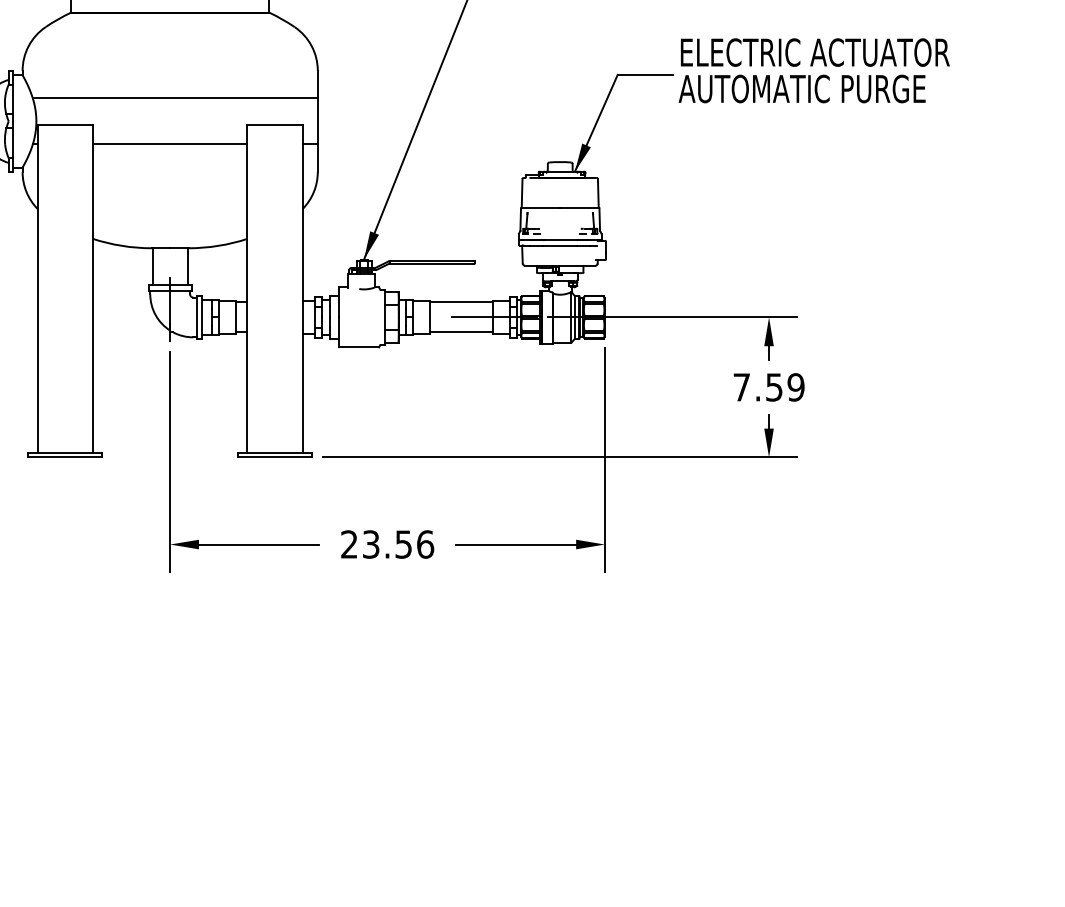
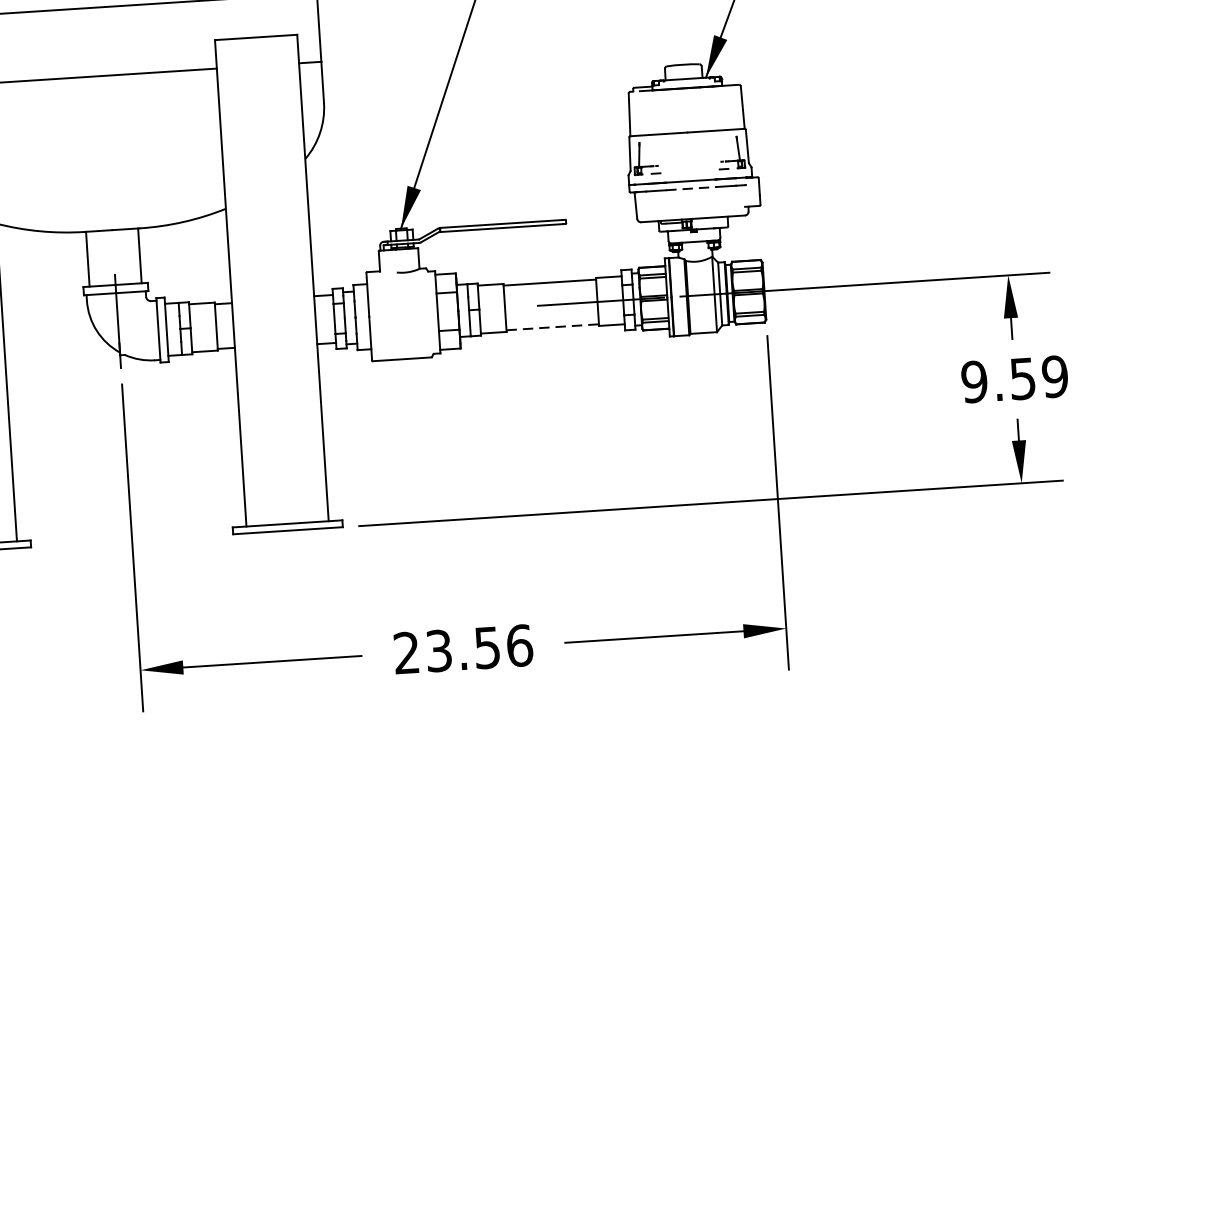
line: (560, 245) -> (691, 188), solid -> dashed
line: (461, 332) -> (552, 327), solid -> dashed
text: (741, 387) -> (974, 382), 7.59 -> 9.59

